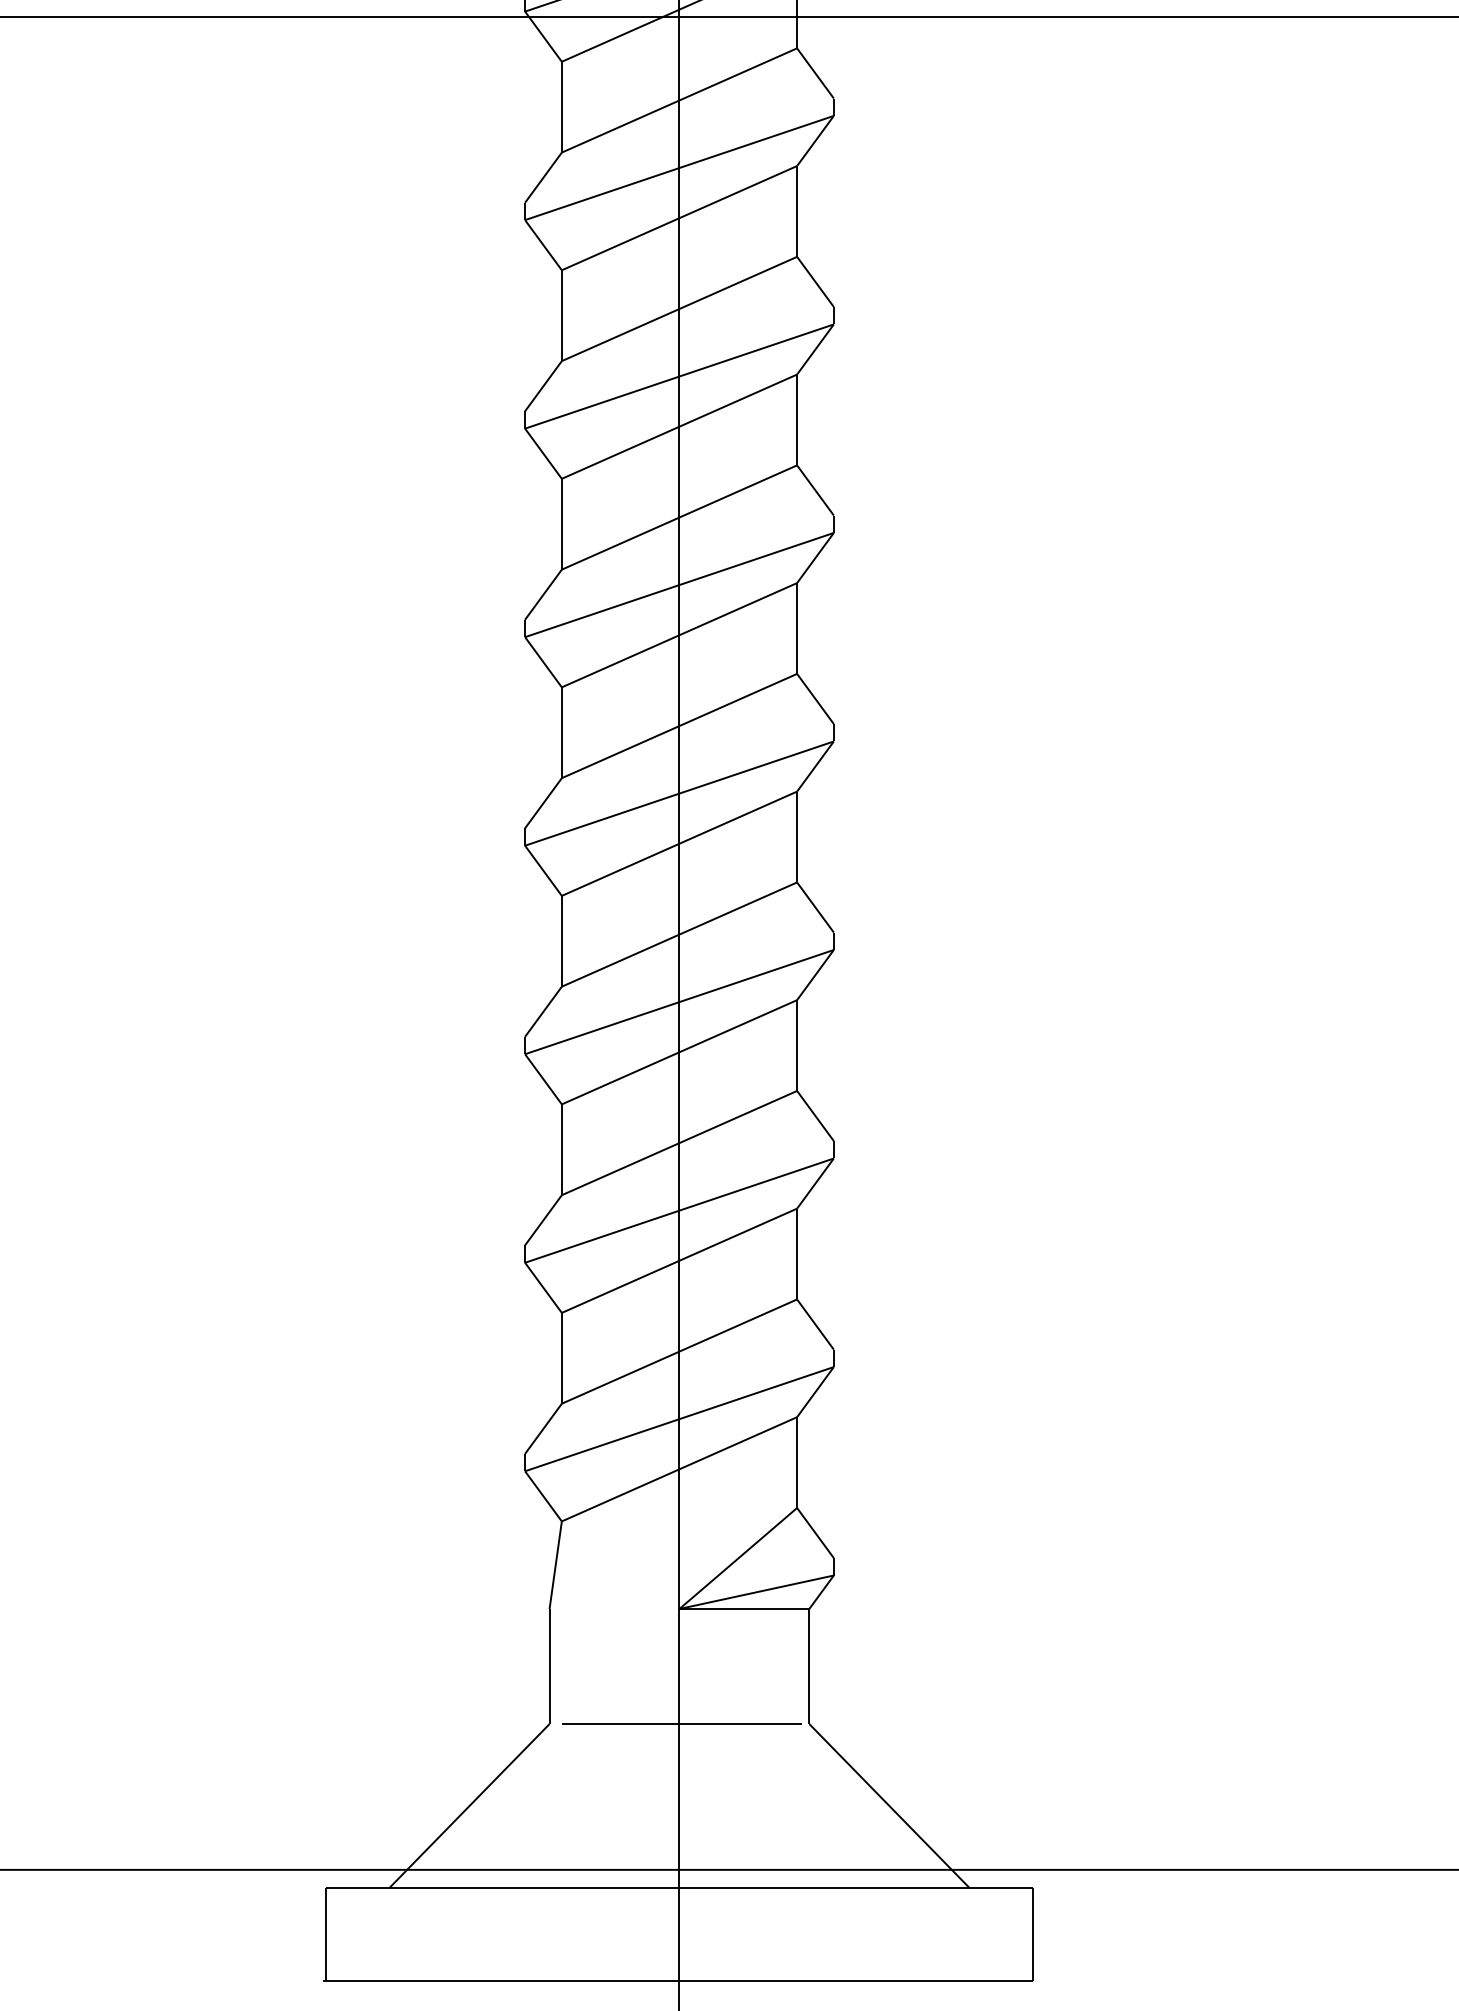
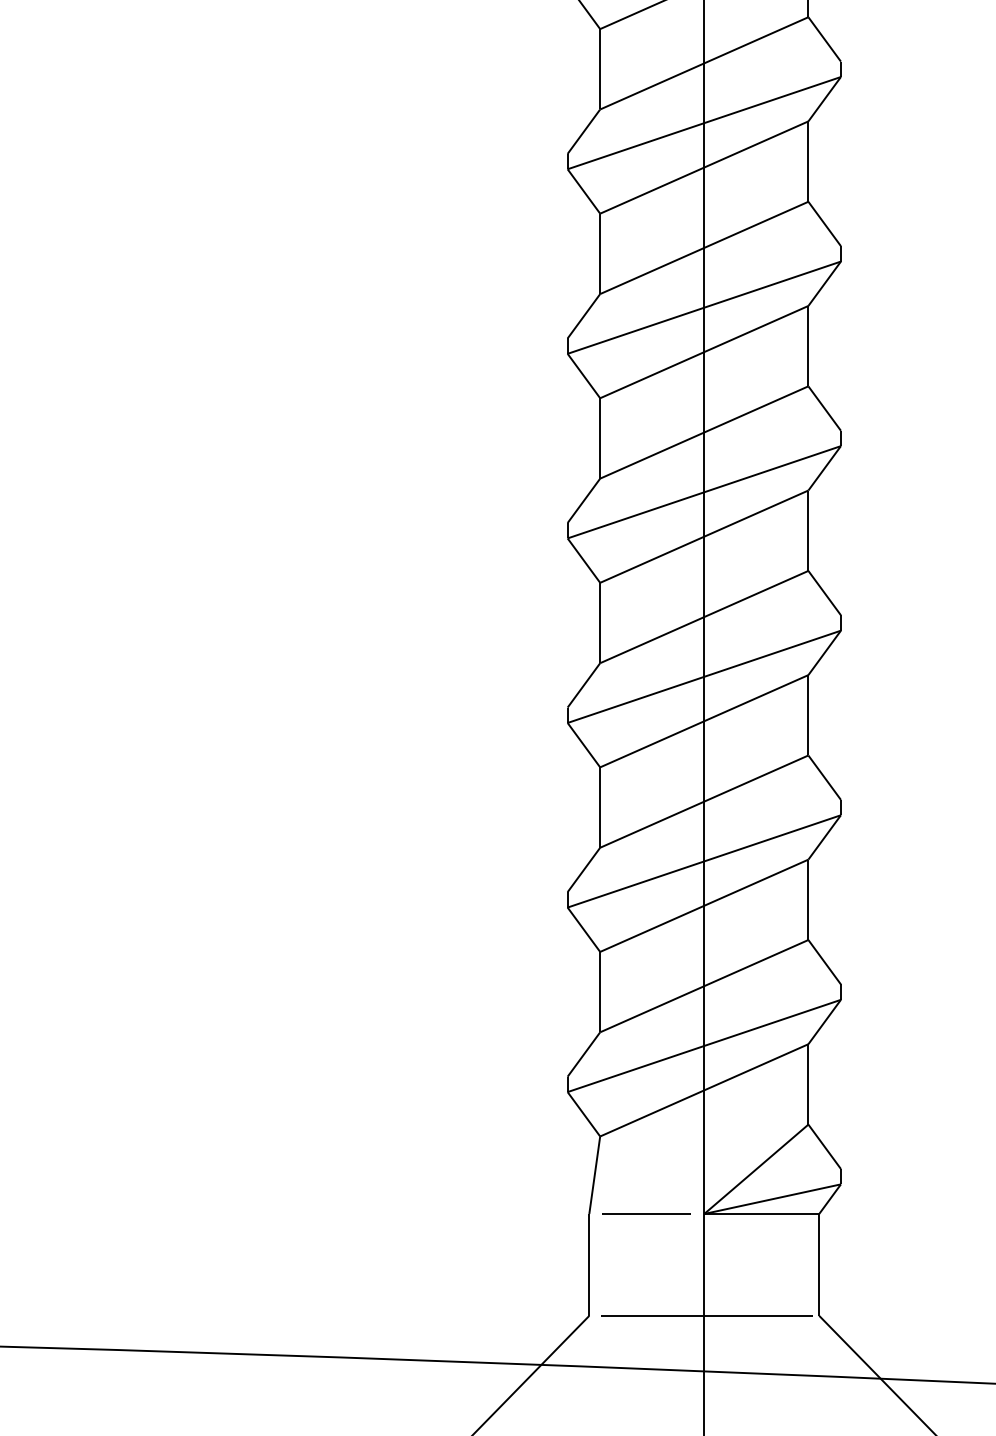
line: (613, 1608) -> (645, 1213), added

